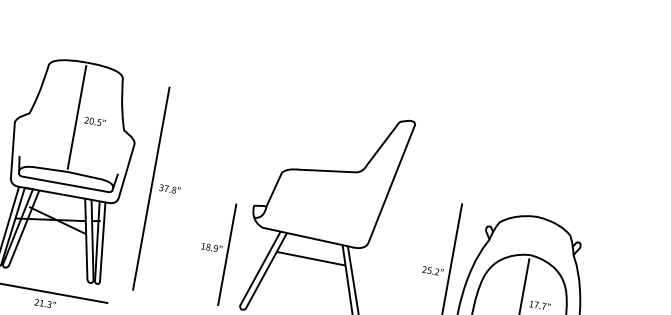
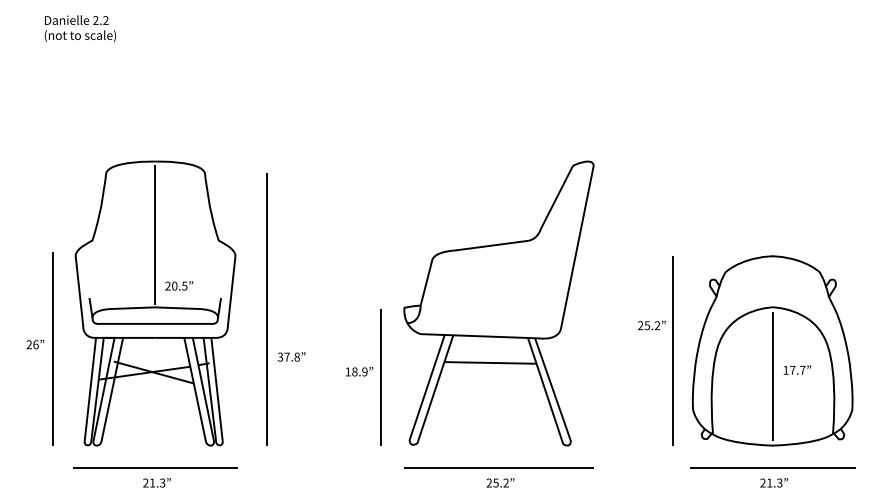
text: (95, 121) -> (179, 285), moved
text: (169, 188) -> (291, 356), moved
text: (432, 270) -> (651, 325), moved

